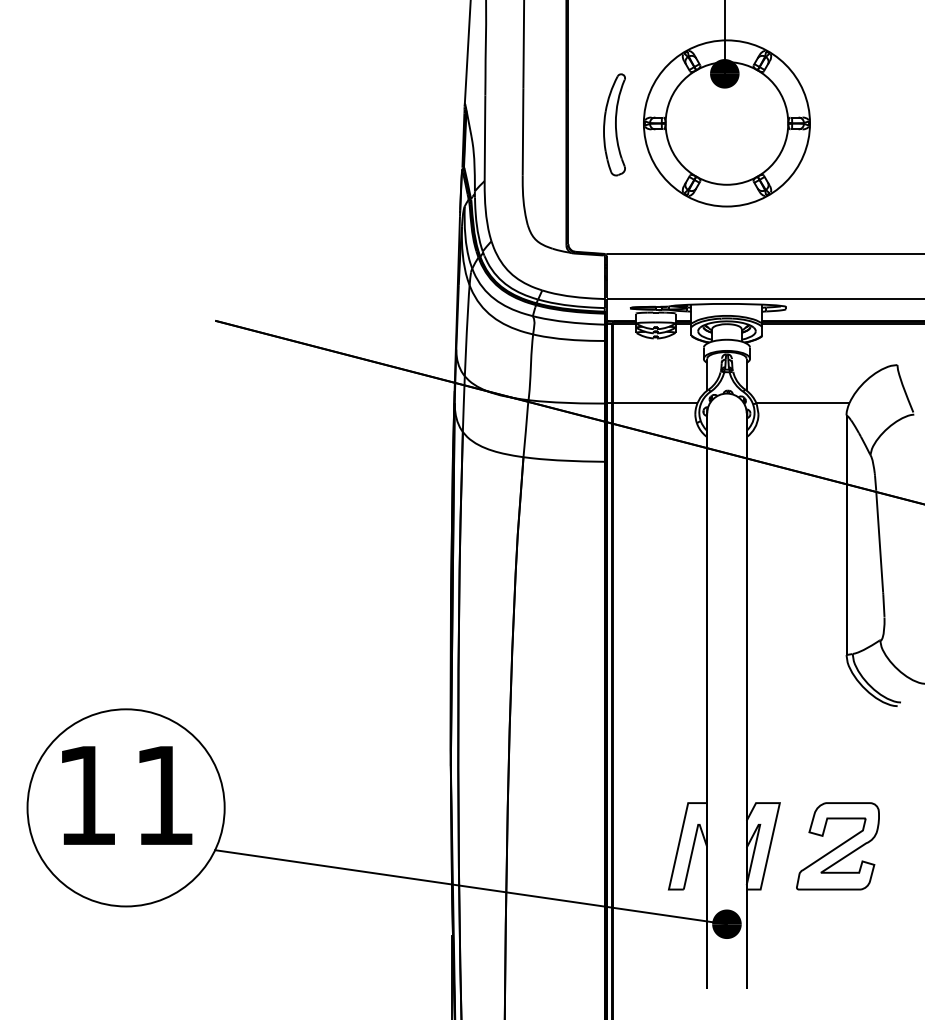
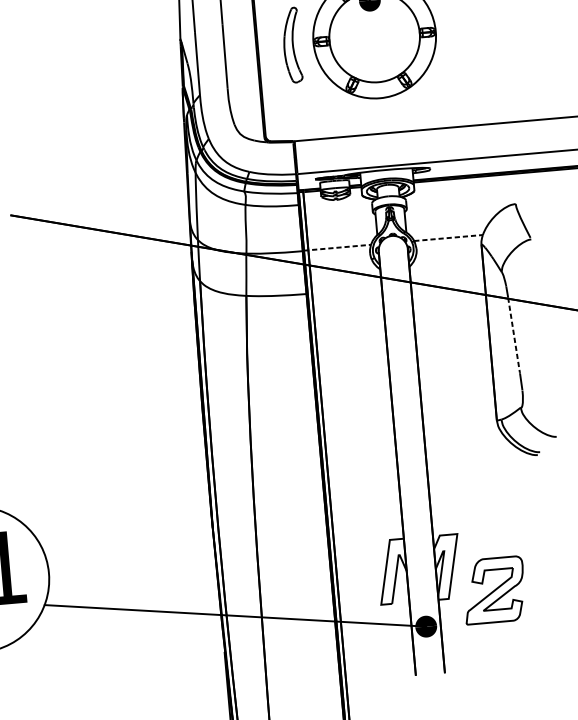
line: (652, 403) -> (337, 248), solid -> dashed
line: (802, 403) -> (448, 238), solid -> dashed
line: (879, 541) -> (513, 335), solid -> dashed
part: (837, 846) -> (493, 590), moved

